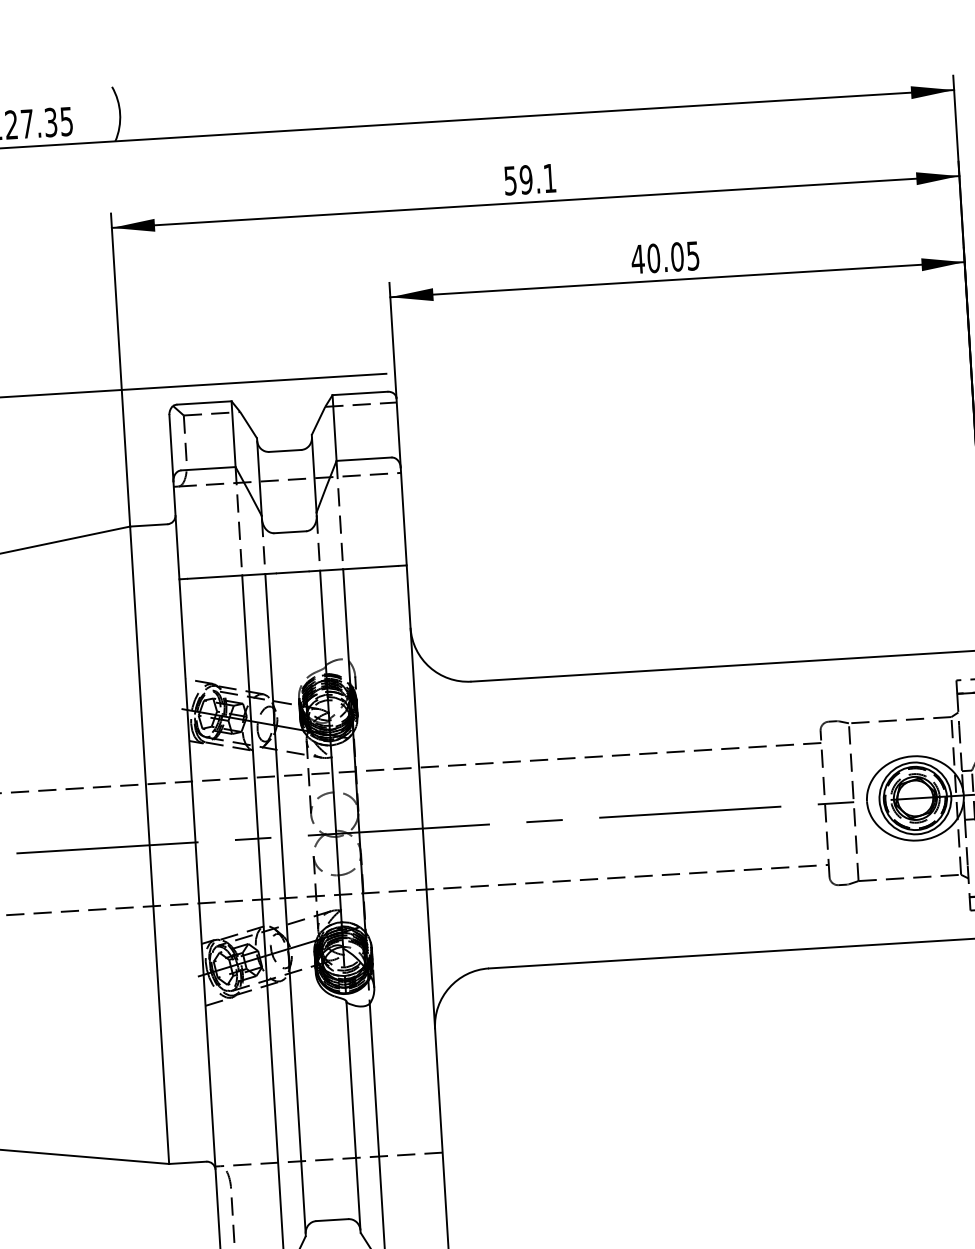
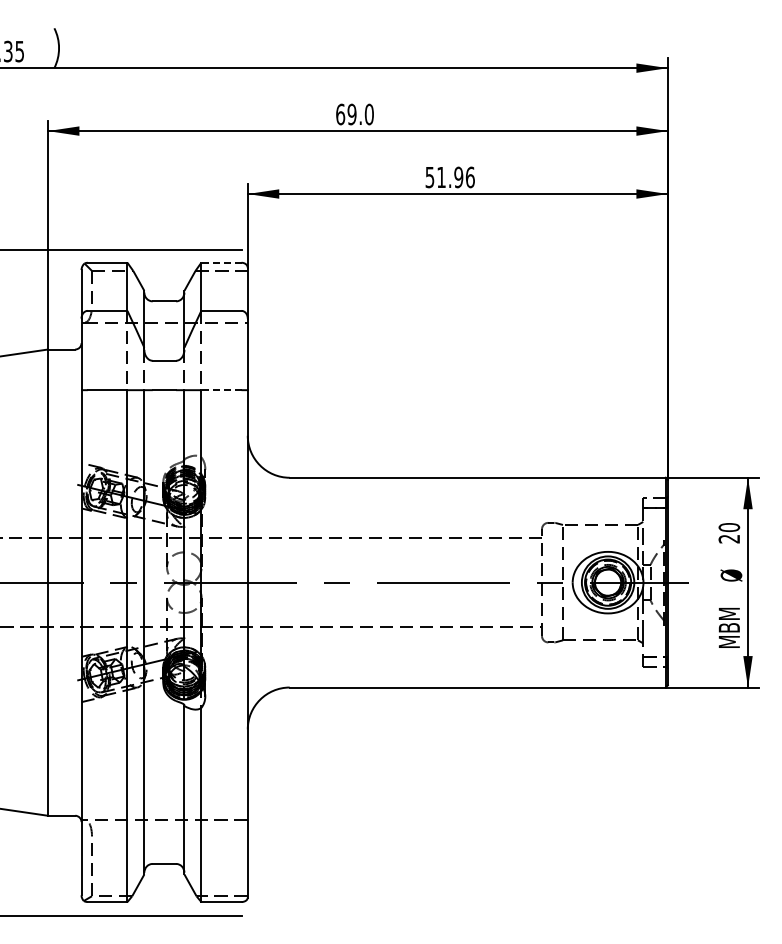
text: (529, 179) -> (354, 114), 59.1 -> 69.0
text: (664, 257) -> (449, 177), 40.05 -> 51.96
line: (358, 393) -> (220, 262), solid -> dashed
line: (369, 568) -> (220, 390), solid -> dashed

